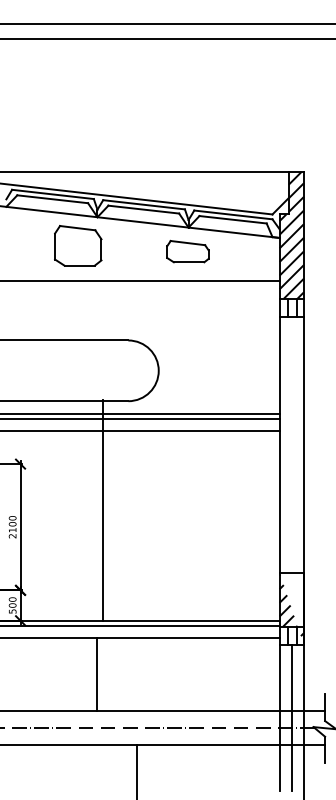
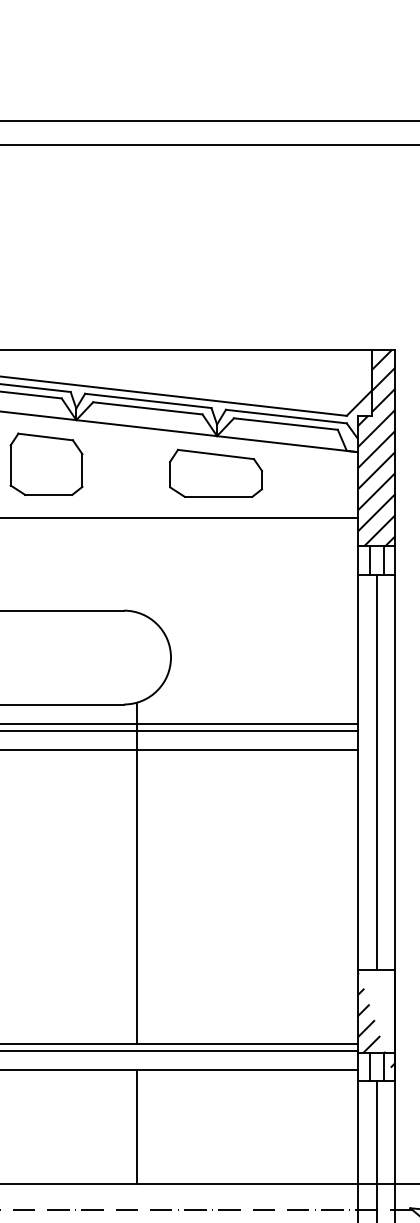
part: (187, 251) -> (215, 473), size x1.43
line: (291, 444) -> (376, 771), added
line: (102, 509) -> (136, 871), moved
line: (96, 674) -> (136, 1126), moved

